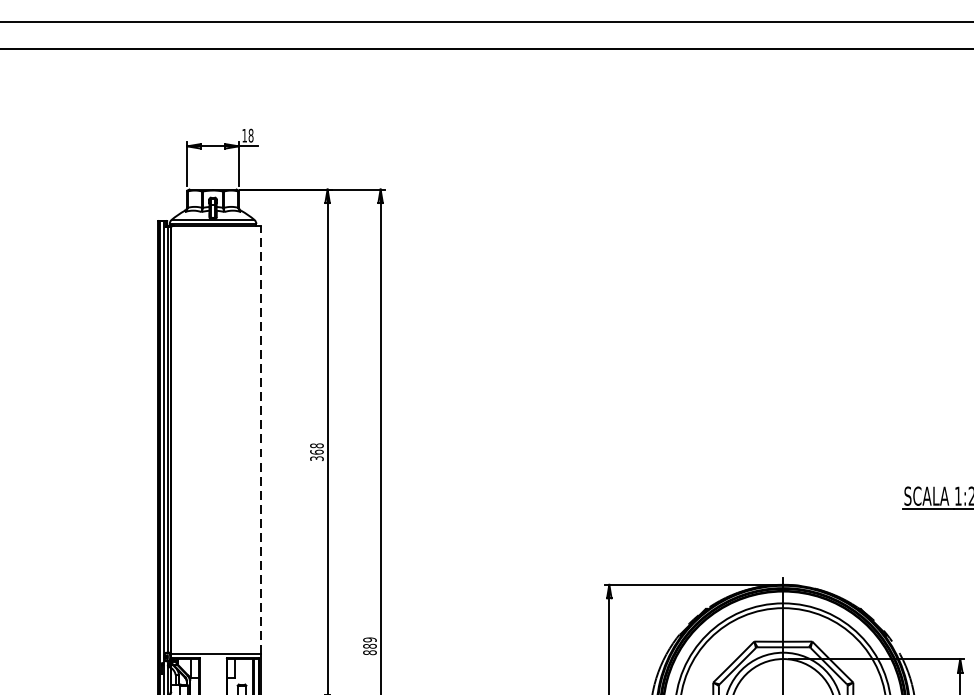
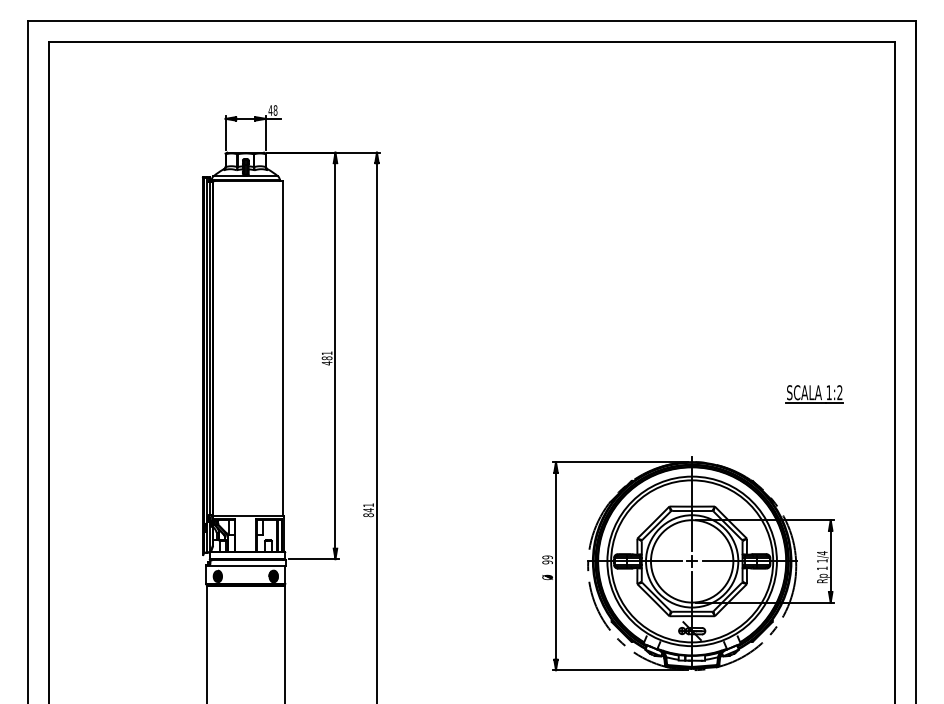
text: (244, 135) -> (270, 110), 18 -> 48
line: (261, 439) -> (283, 348), dashed -> solid
text: (316, 452) -> (326, 358), 368 -> 481
text: (369, 642) -> (368, 507), 889 -> 841

